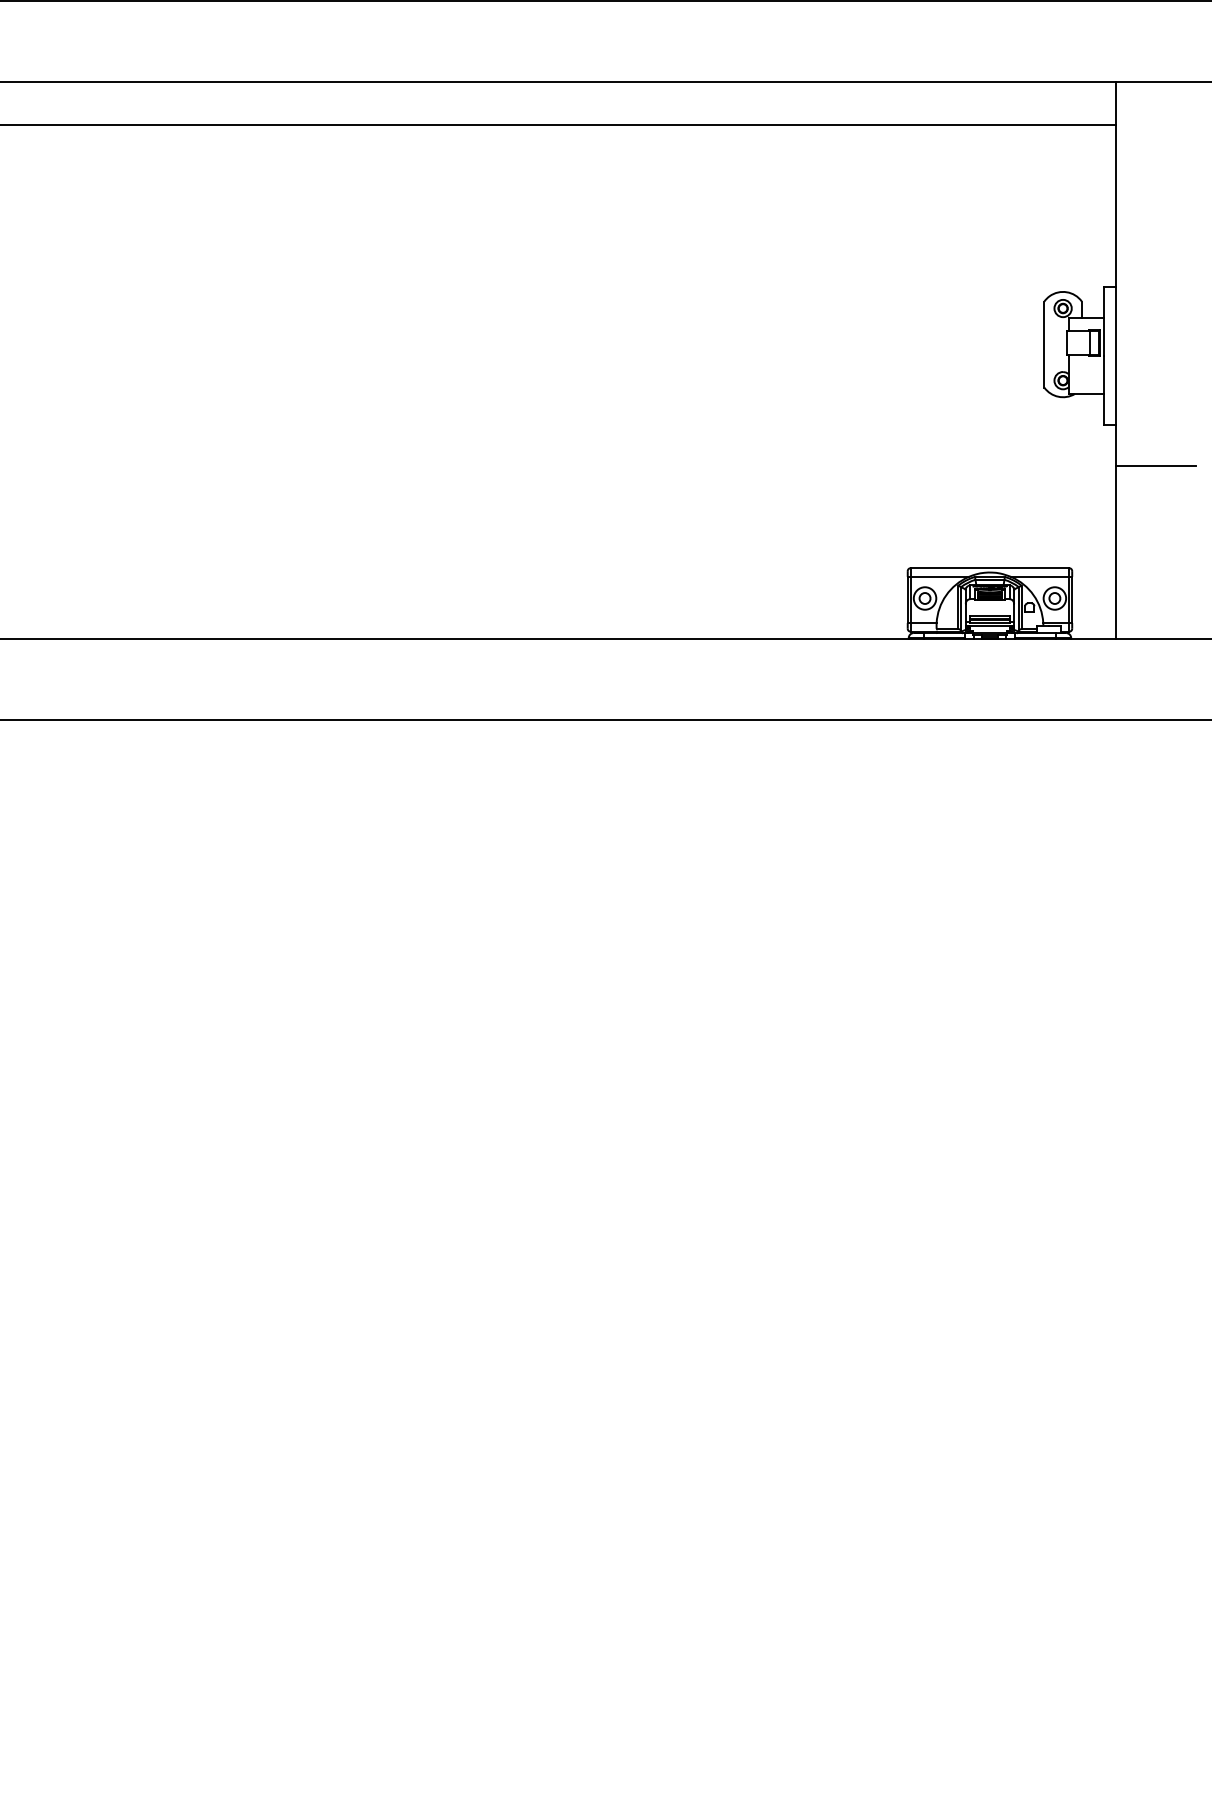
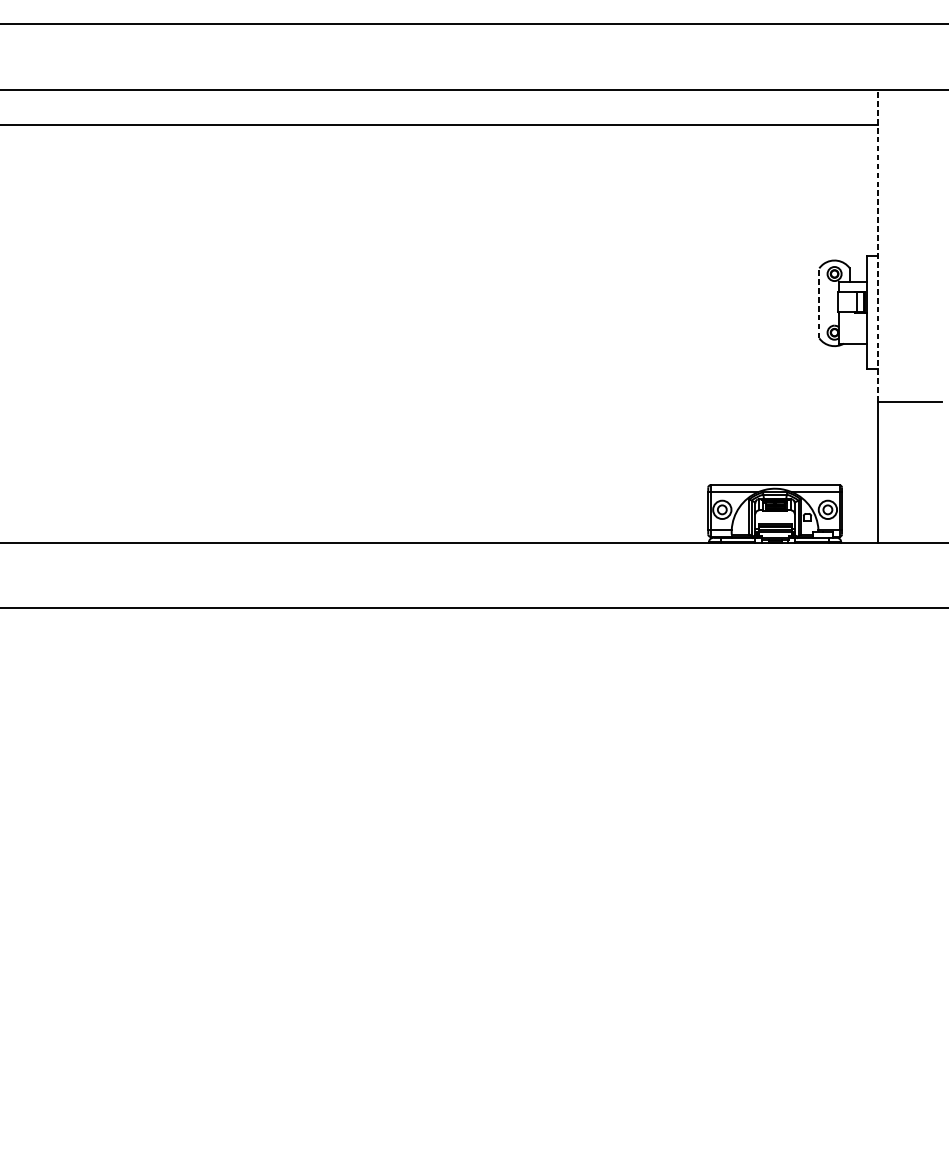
line: (1116, 273) -> (878, 245), solid -> dashed
line: (1044, 344) -> (819, 303), solid -> dashed

